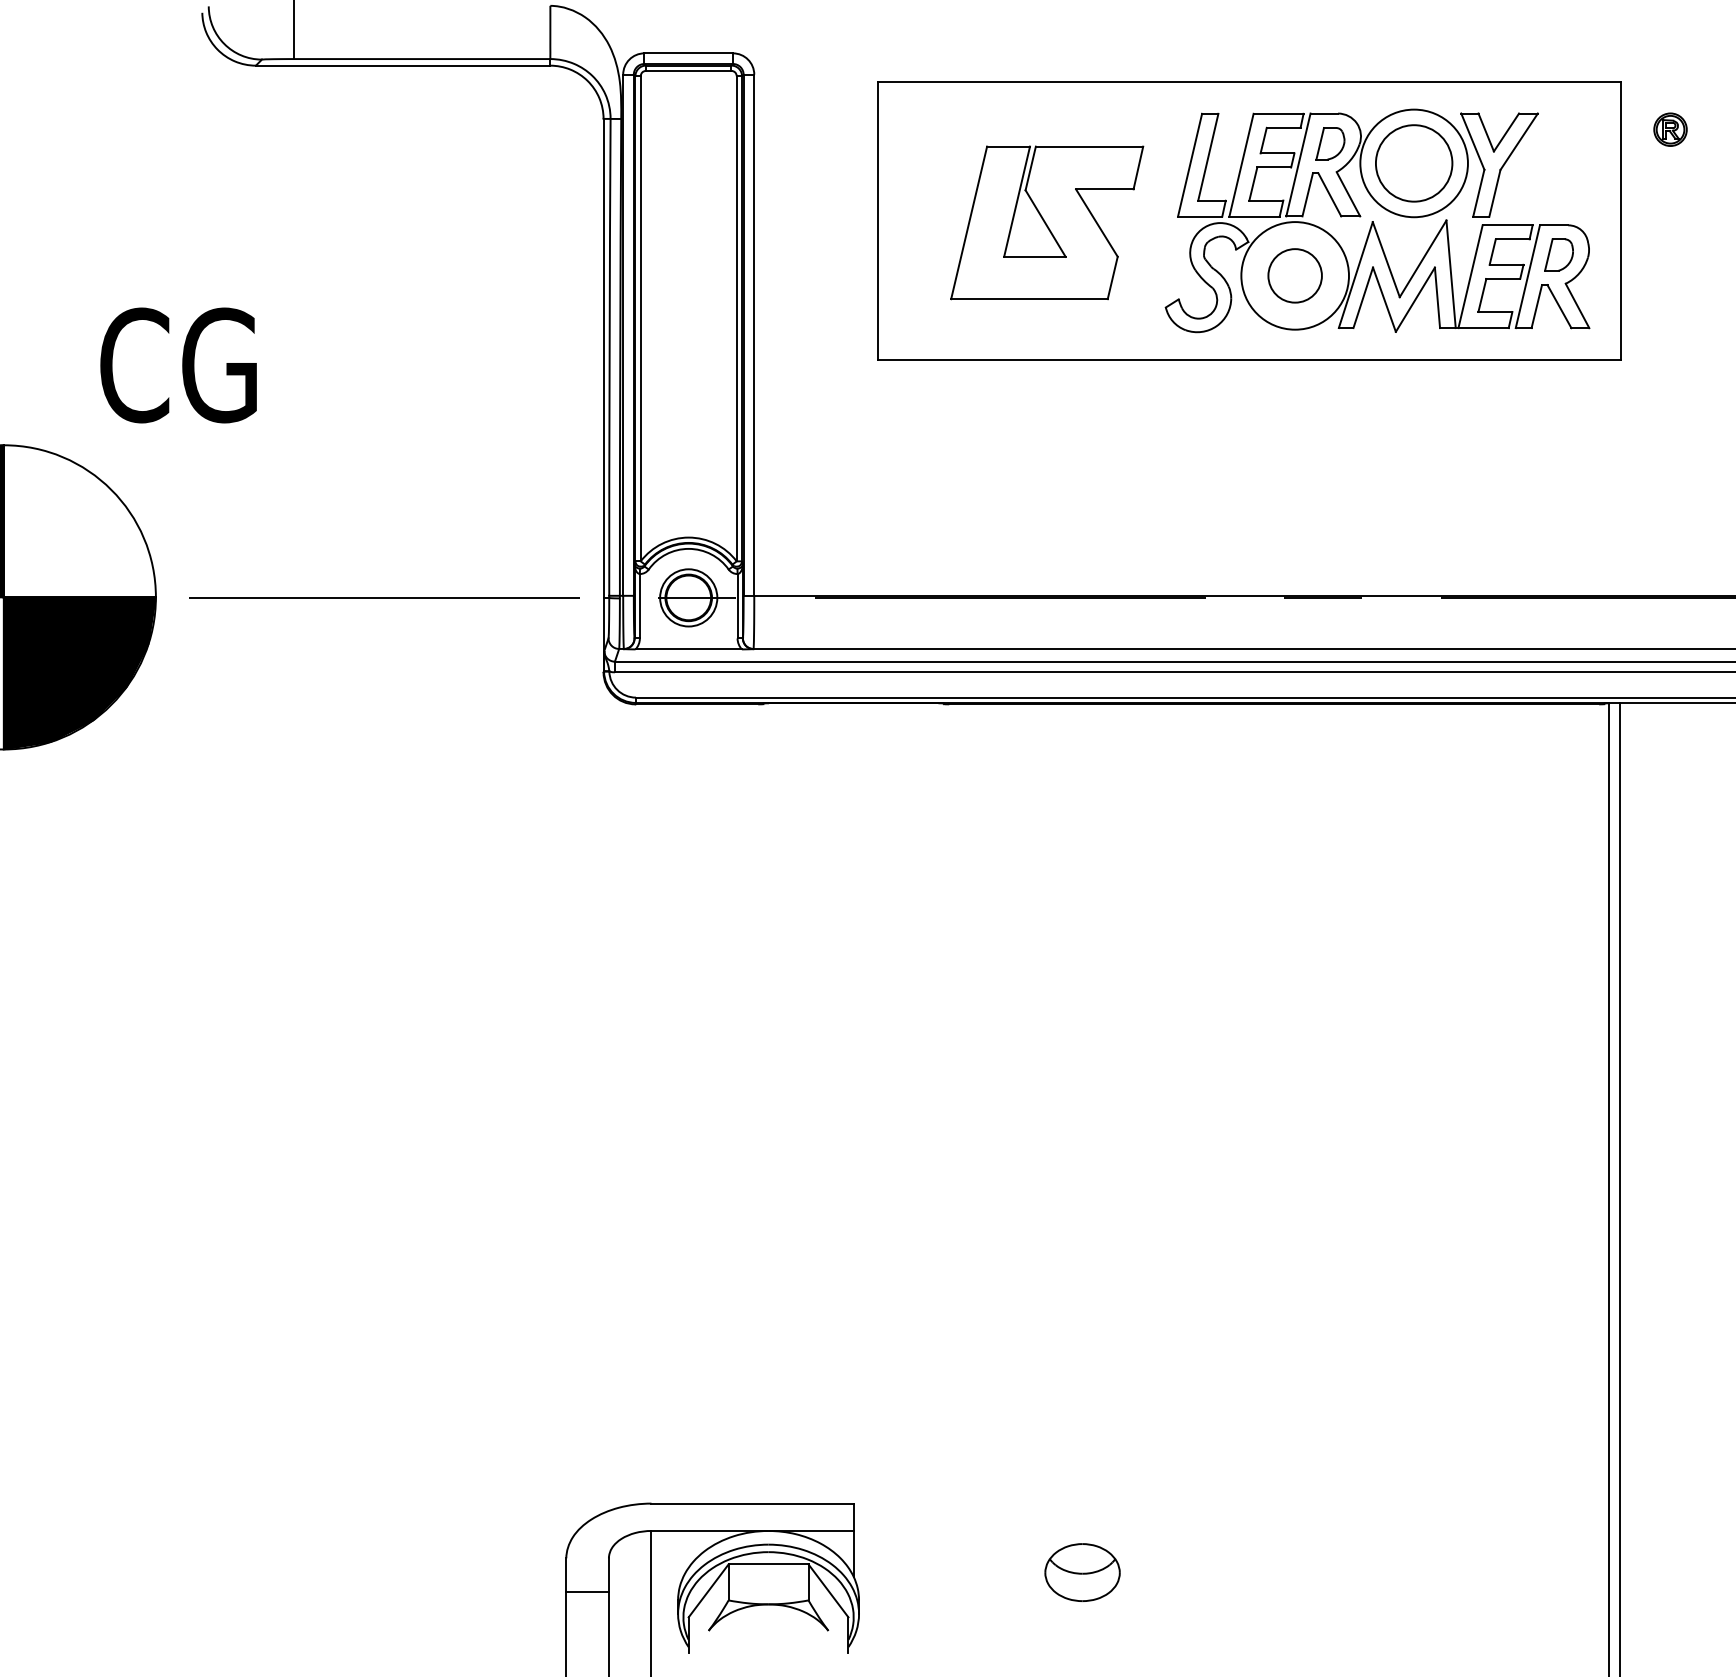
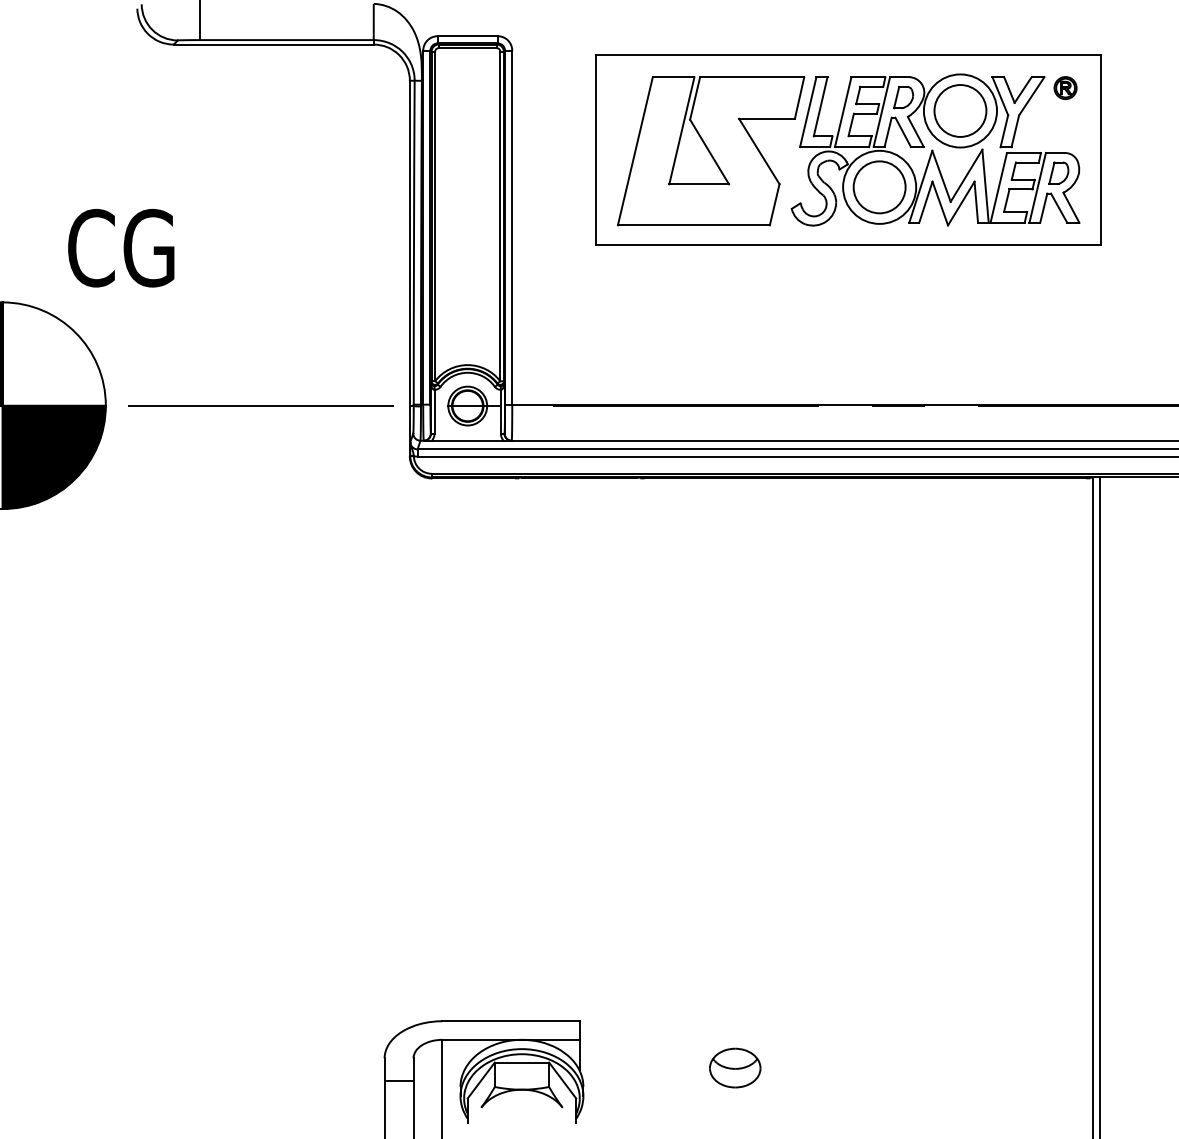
part: (1670, 128) -> (1065, 87), moved
part: (1047, 223) -> (711, 151), size x1.43
circle: (1294, 276) -> (879, 187), size x1.43

